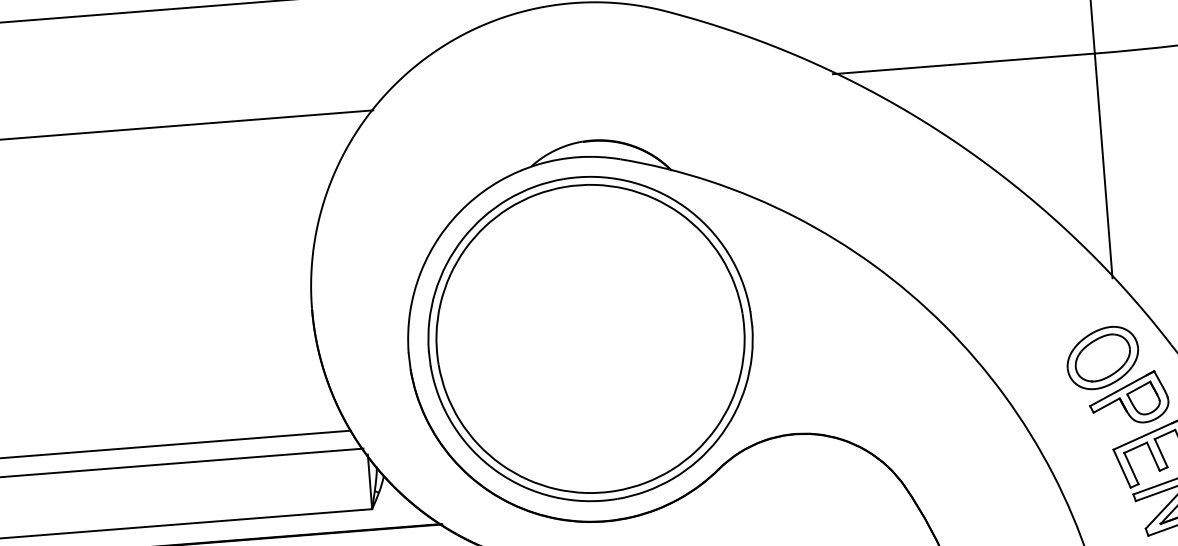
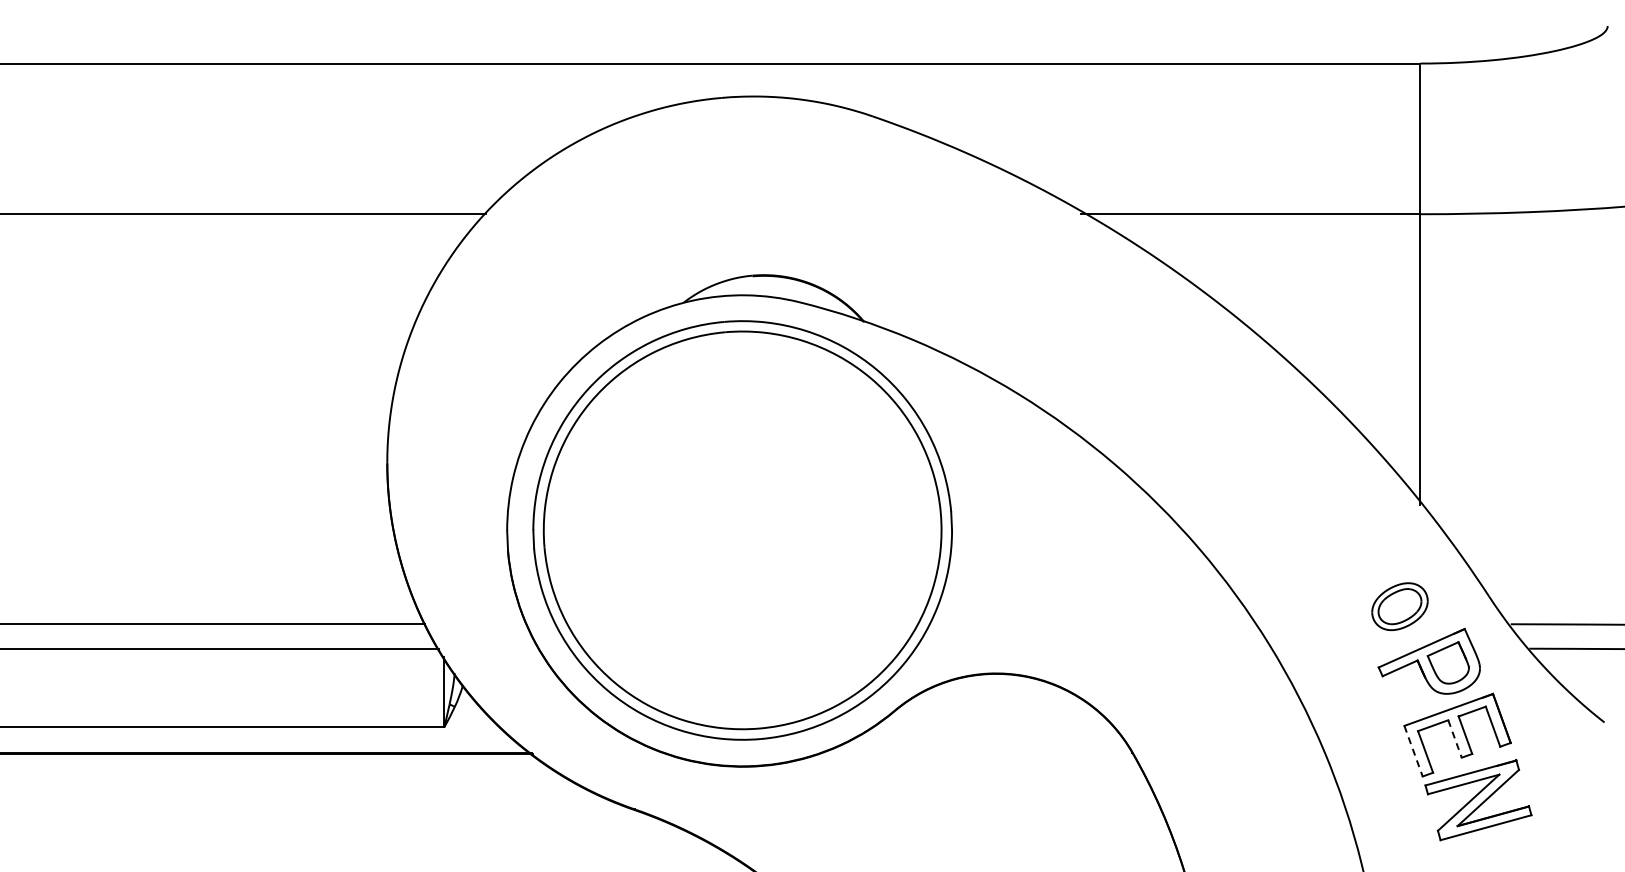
part: (1102, 357) -> (1399, 606), size x0.6
line: (1153, 456) -> (1455, 738), solid -> dashed
line: (1122, 468) -> (1413, 751), solid -> dashed

